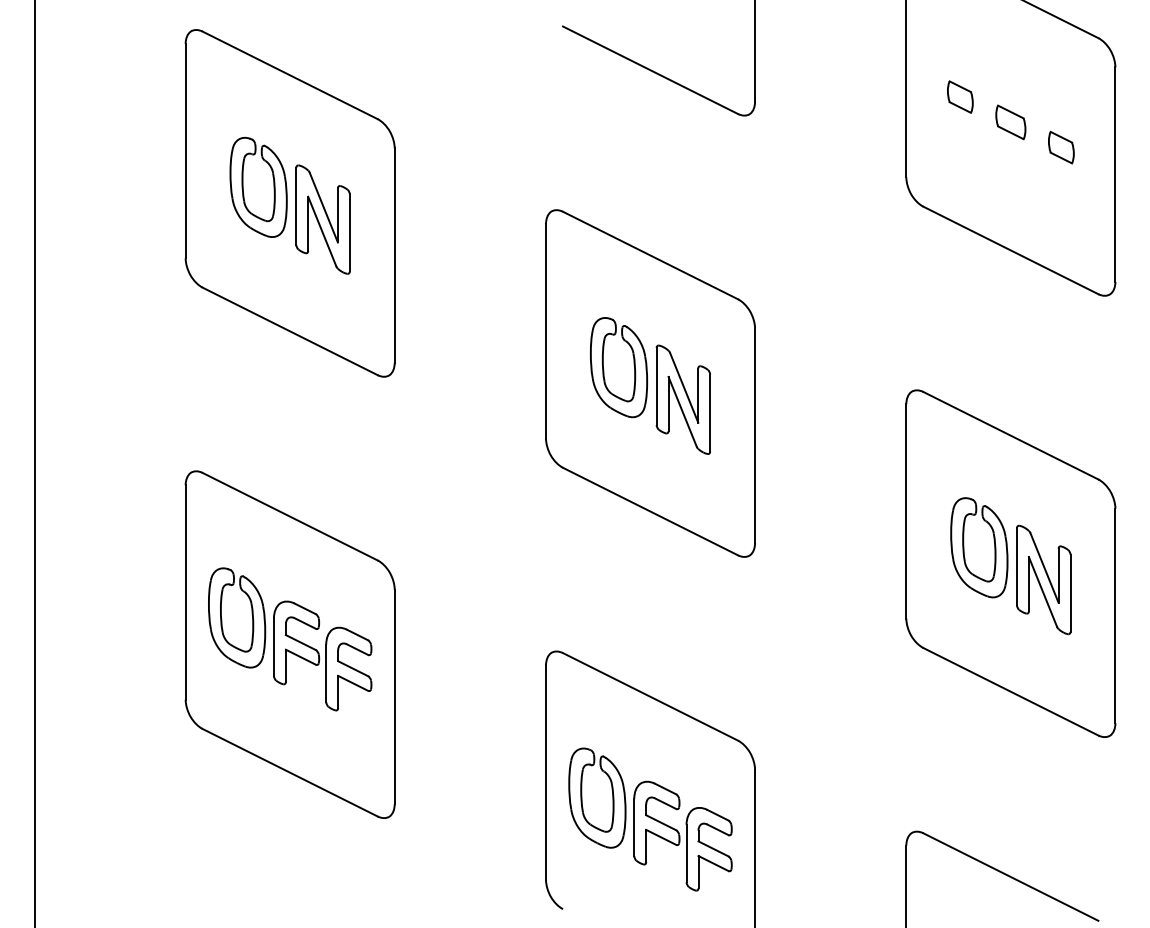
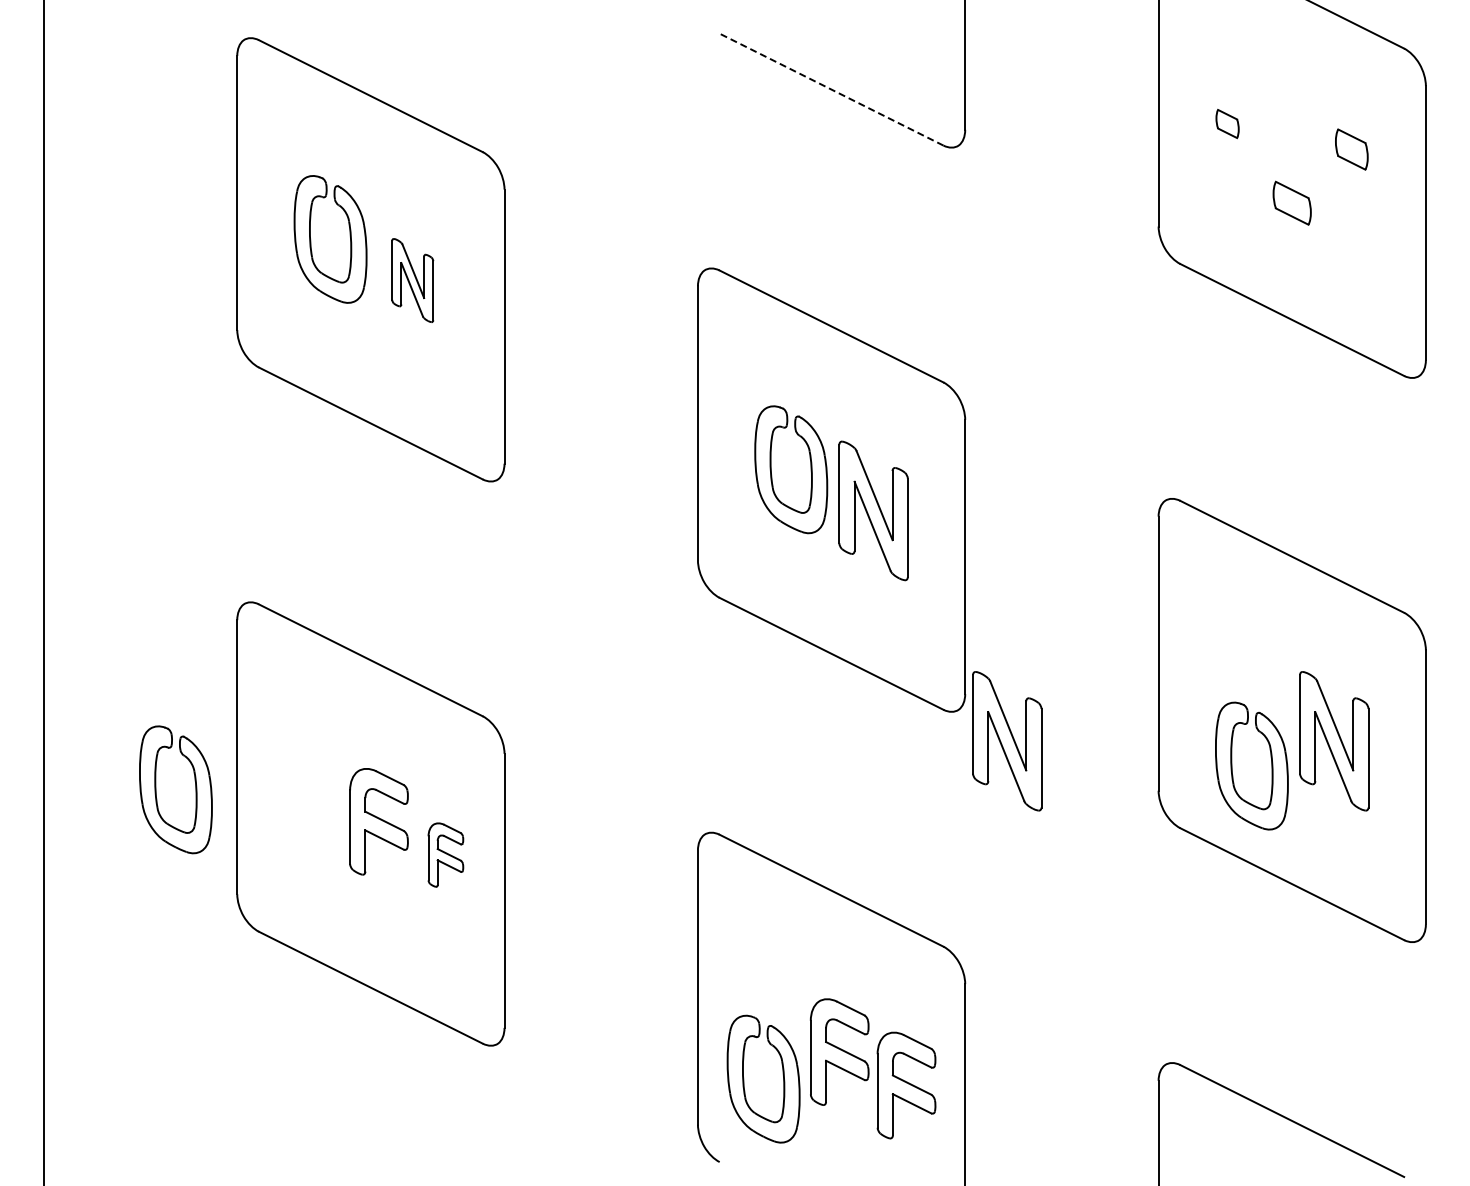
line: (650, 70) -> (831, 89), solid -> dashed
part: (960, 96) -> (1227, 123), size x0.7
part: (1010, 121) -> (1291, 202), moved
part: (1061, 147) -> (1351, 149), moved
part: (322, 219) -> (412, 280), size x0.6
part: (964, 547) -> (1232, 765), moved
part: (788, 580) -> (1007, 741), added
part: (221, 617) -> (156, 789), moved
part: (348, 668) -> (445, 854), size x0.6
part: (582, 797) -> (744, 1078), moved

